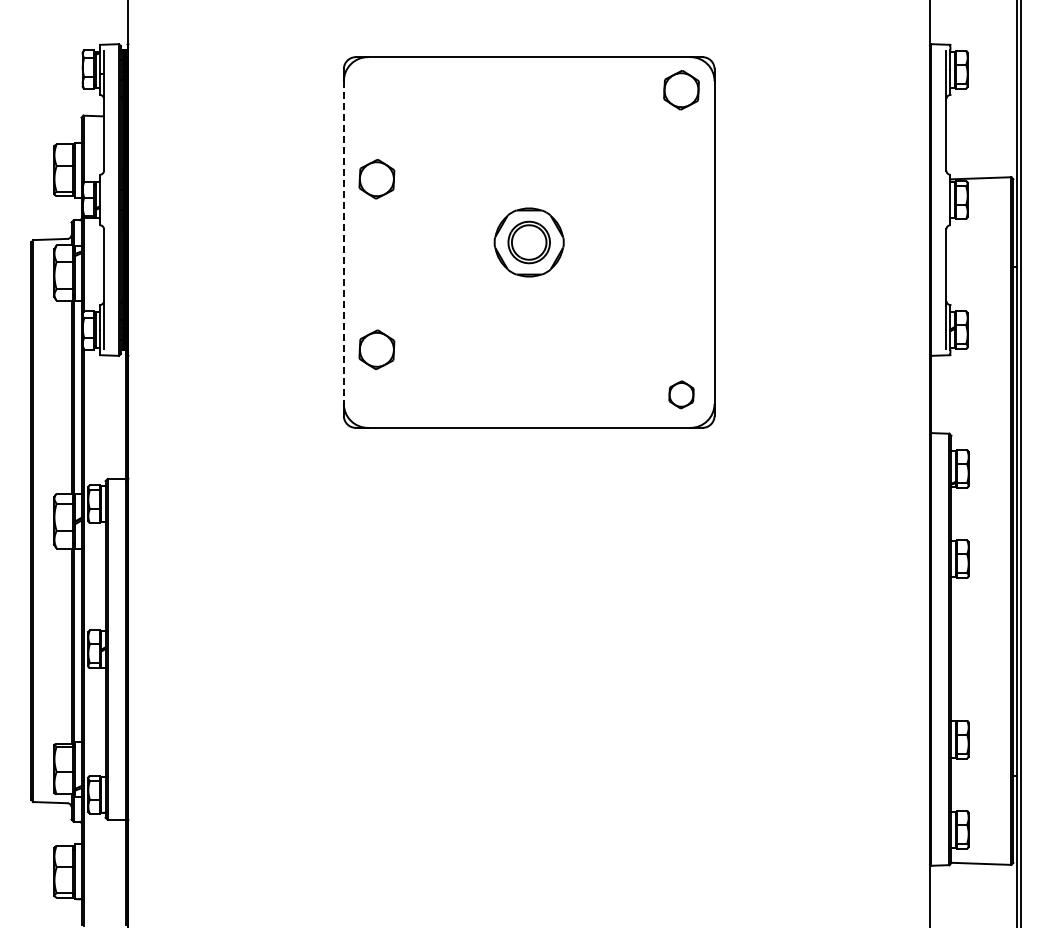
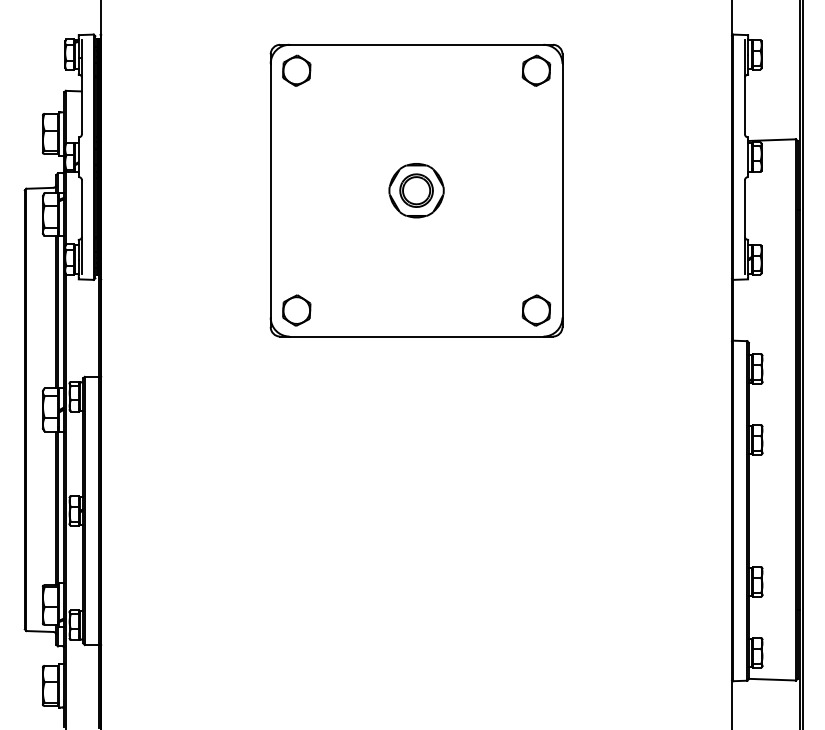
part: (376, 179) -> (296, 71), moved
line: (343, 243) -> (270, 191), dashed -> solid
part: (376, 349) -> (296, 310), moved
part: (681, 394) -> (536, 310), size x1.43

